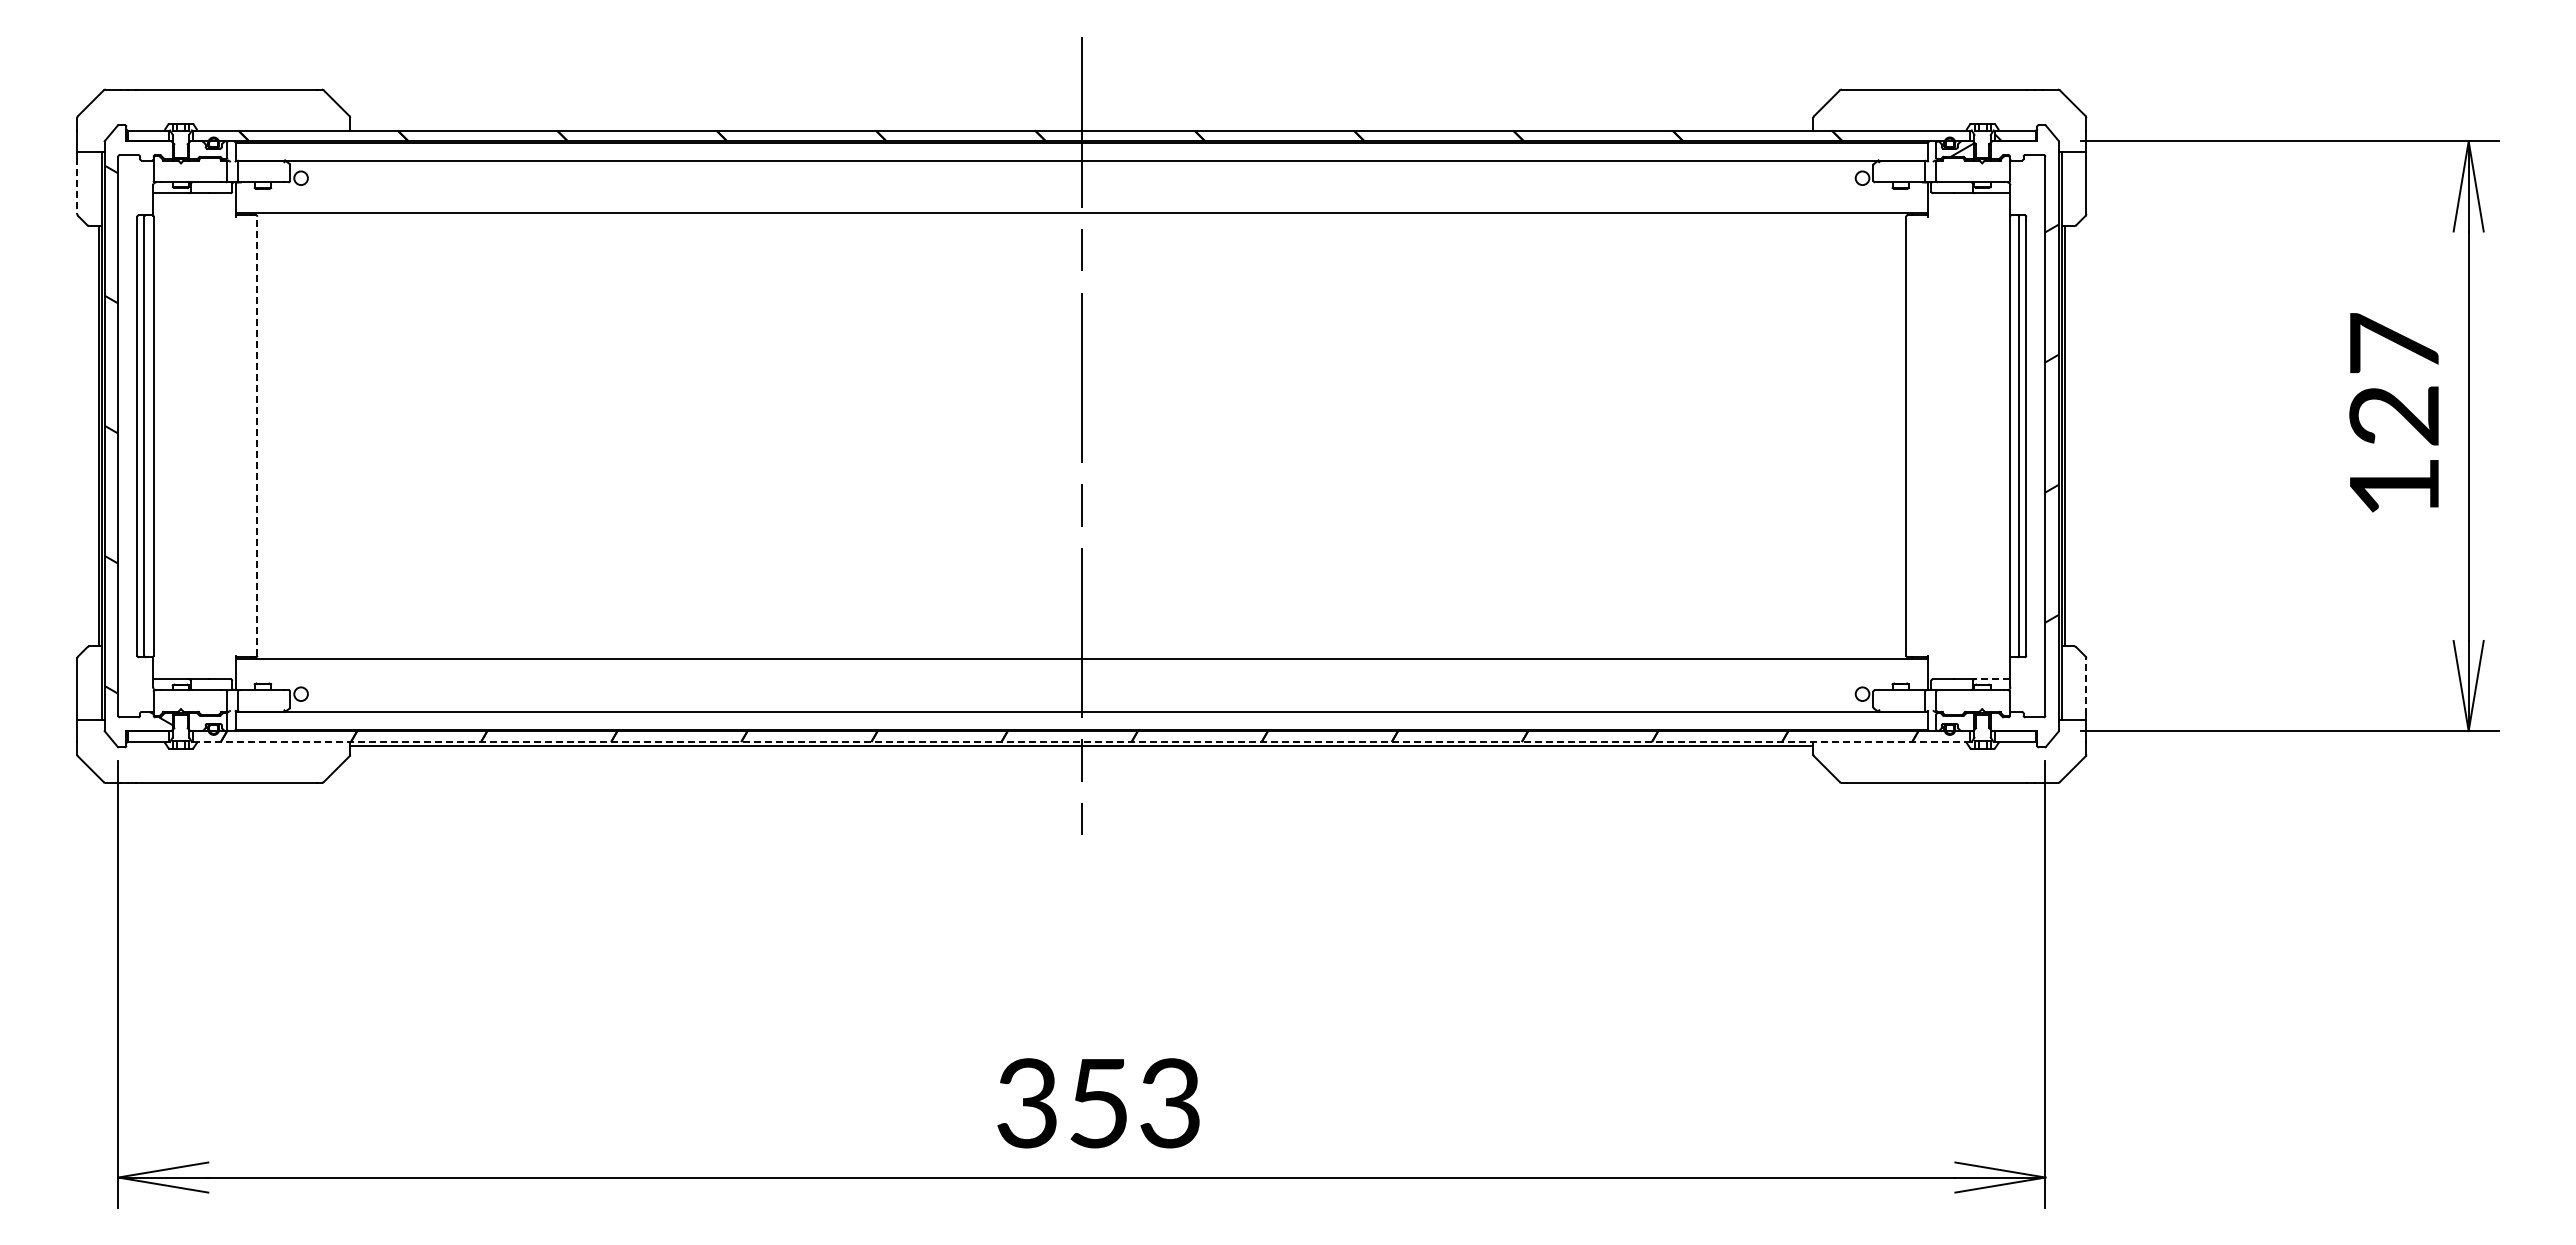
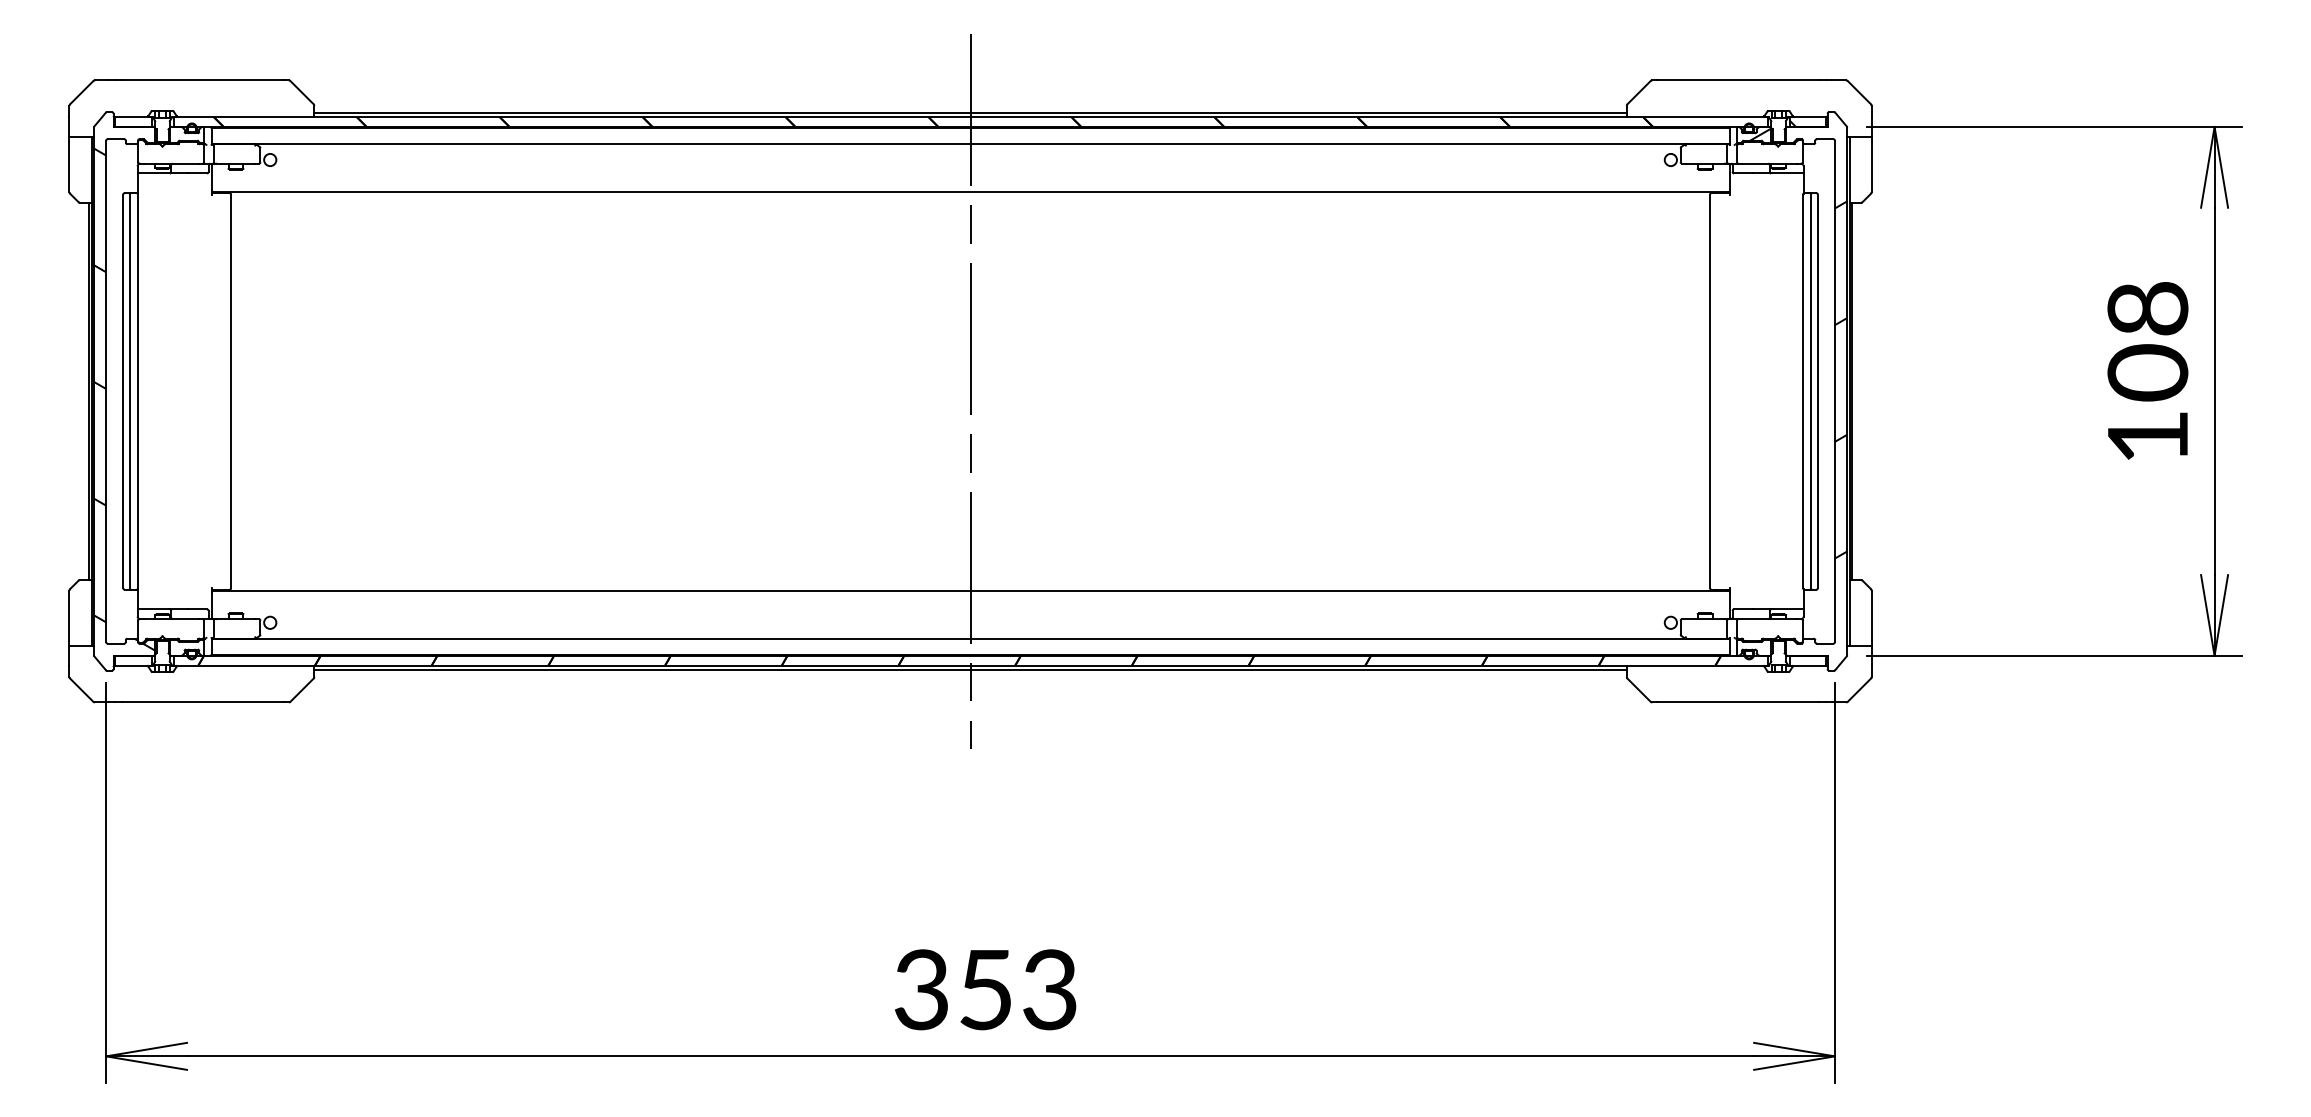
line: (1081, 126) -> (970, 113), added
line: (77, 186) -> (69, 167), dashed -> solid
text: (2394, 380) -> (2148, 341), 127 -> 108
line: (257, 435) -> (231, 390), dashed -> solid
line: (1992, 679) -> (1787, 609), dashed -> solid
line: (2086, 686) -> (1871, 615), dashed -> solid
line: (1081, 741) -> (970, 665), dashed -> solid

